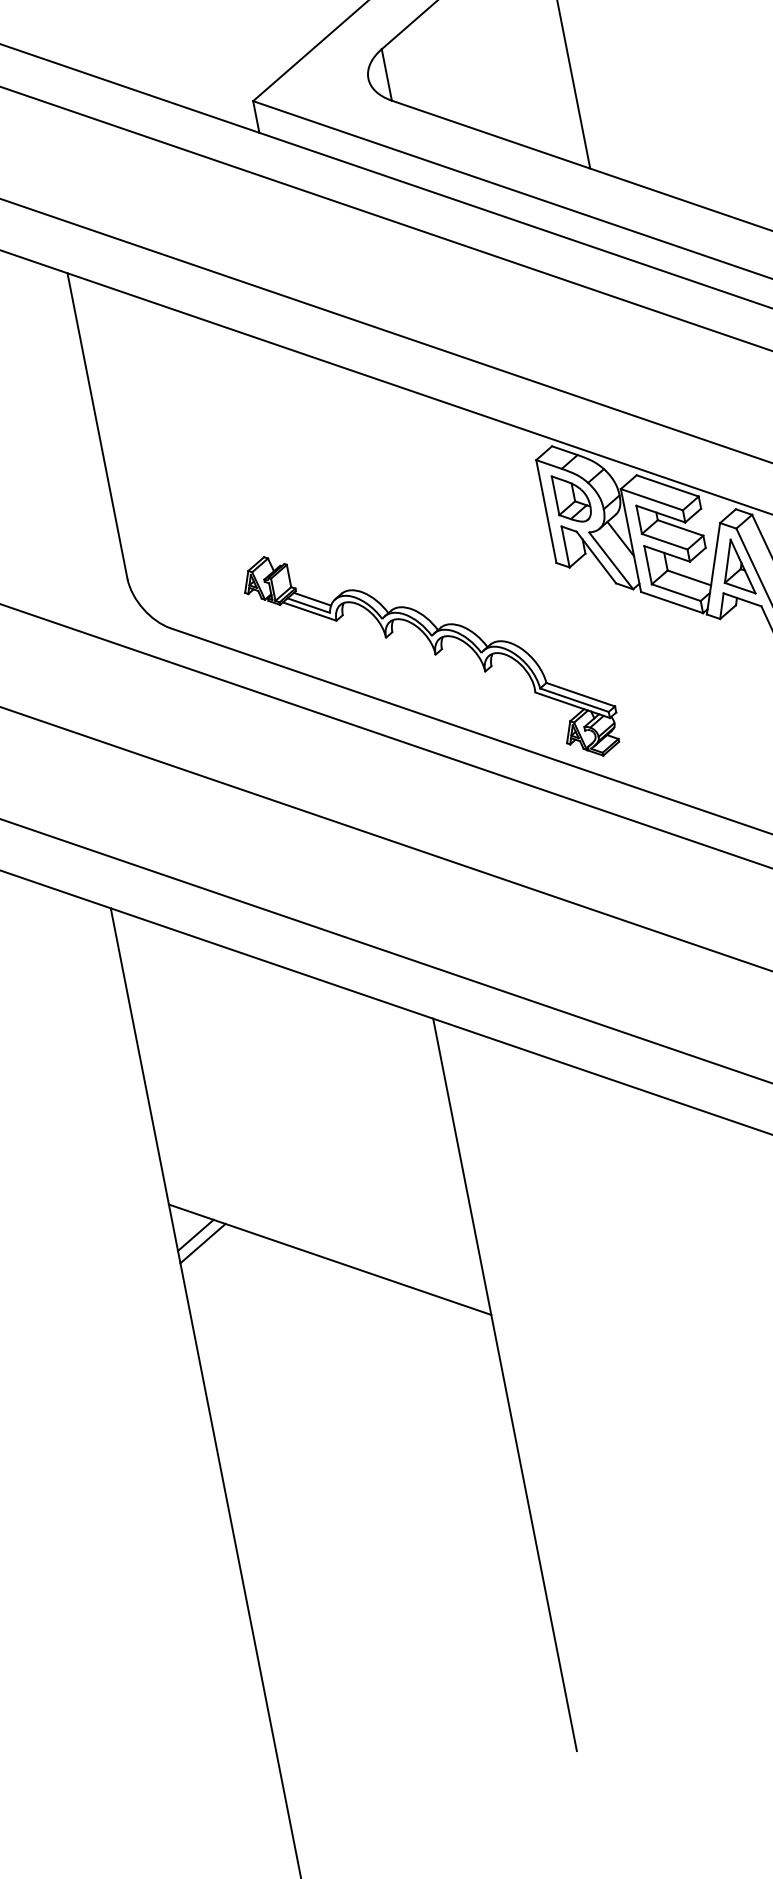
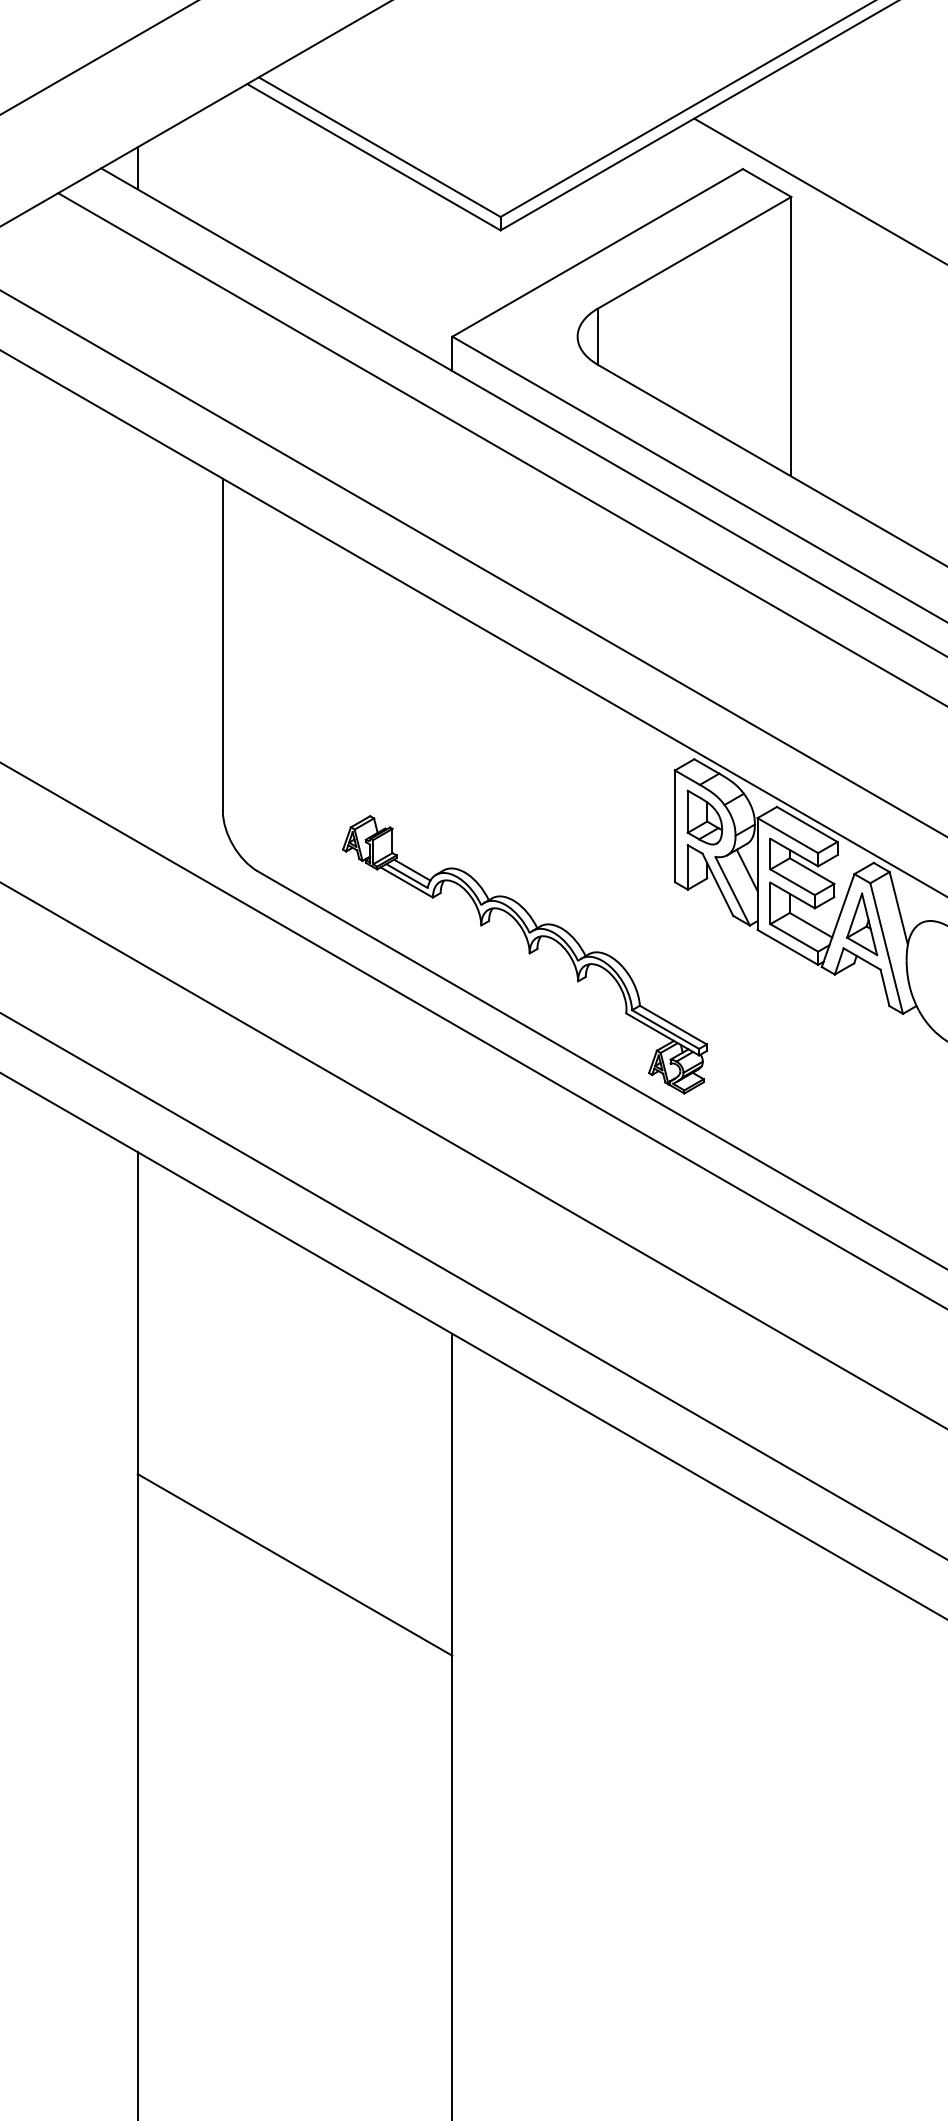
line: (195, 1235) -> (159, 1511), removed
line: (203, 1243) -> (165, 1521), removed

